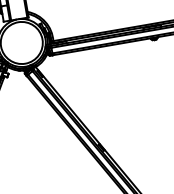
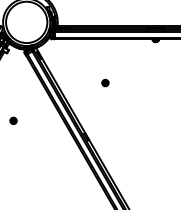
part: (111, 89) -> (105, 82), added
part: (25, 143) -> (13, 120), added

